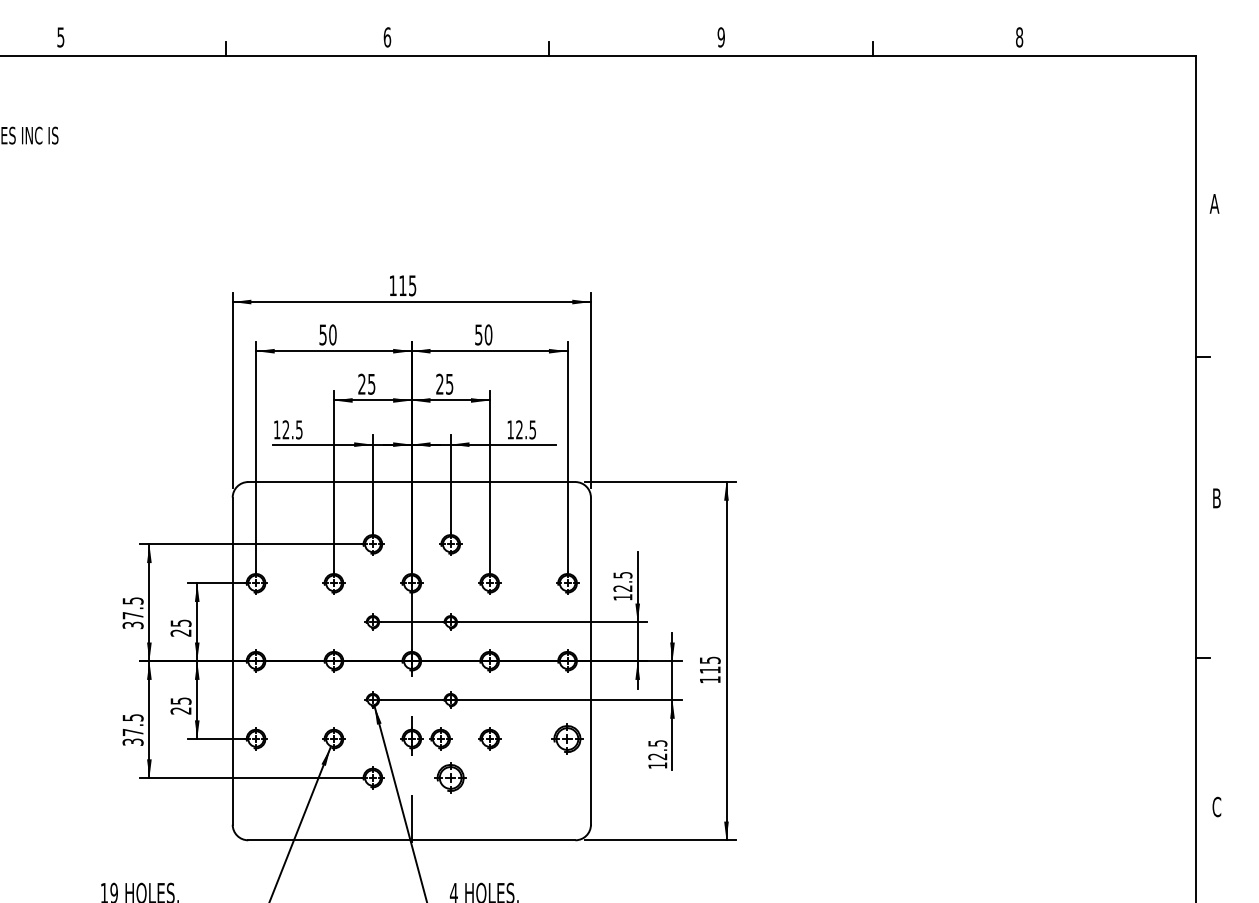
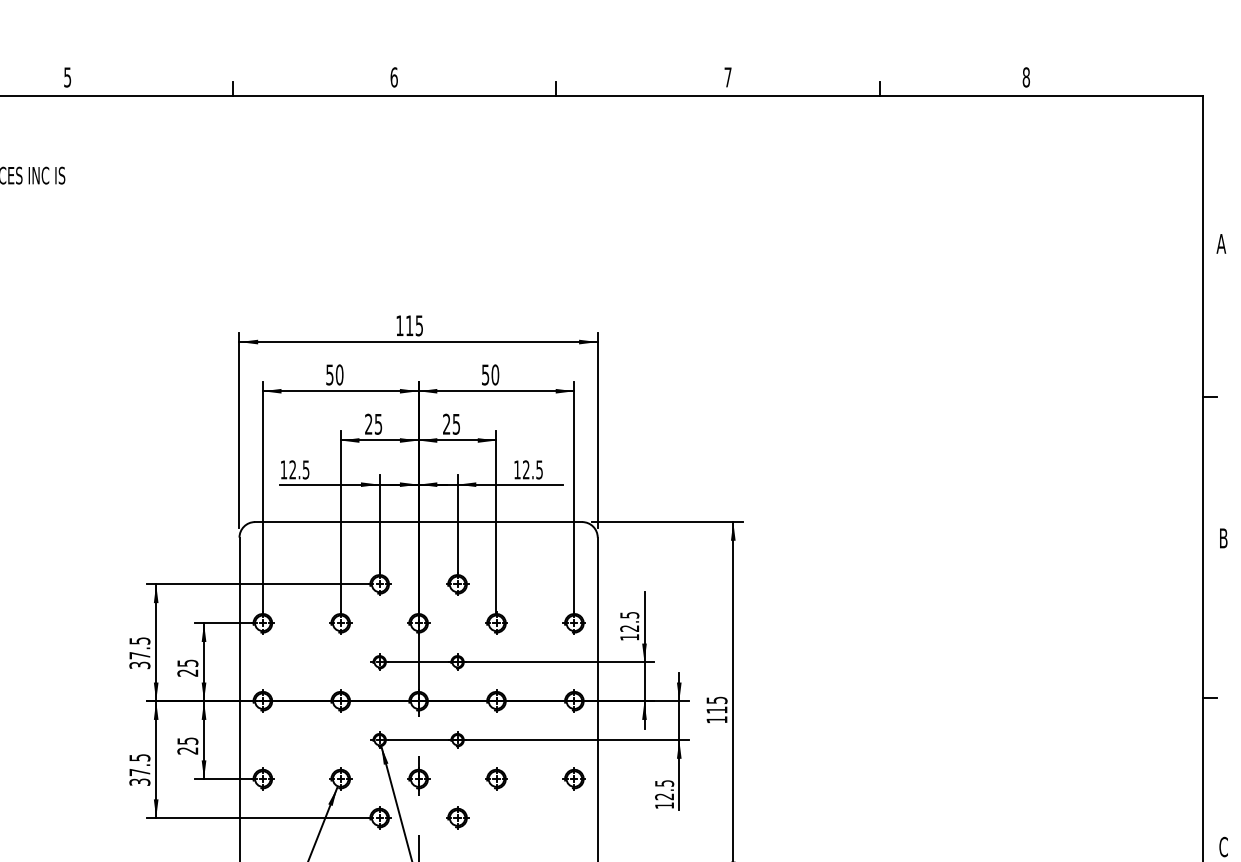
text: (720, 37) -> (727, 77), 9 -> 7
part: (440, 738) -> (447, 778), removed
part: (567, 738) -> (574, 778), size x0.71
part: (450, 777) -> (457, 817), size x0.71

